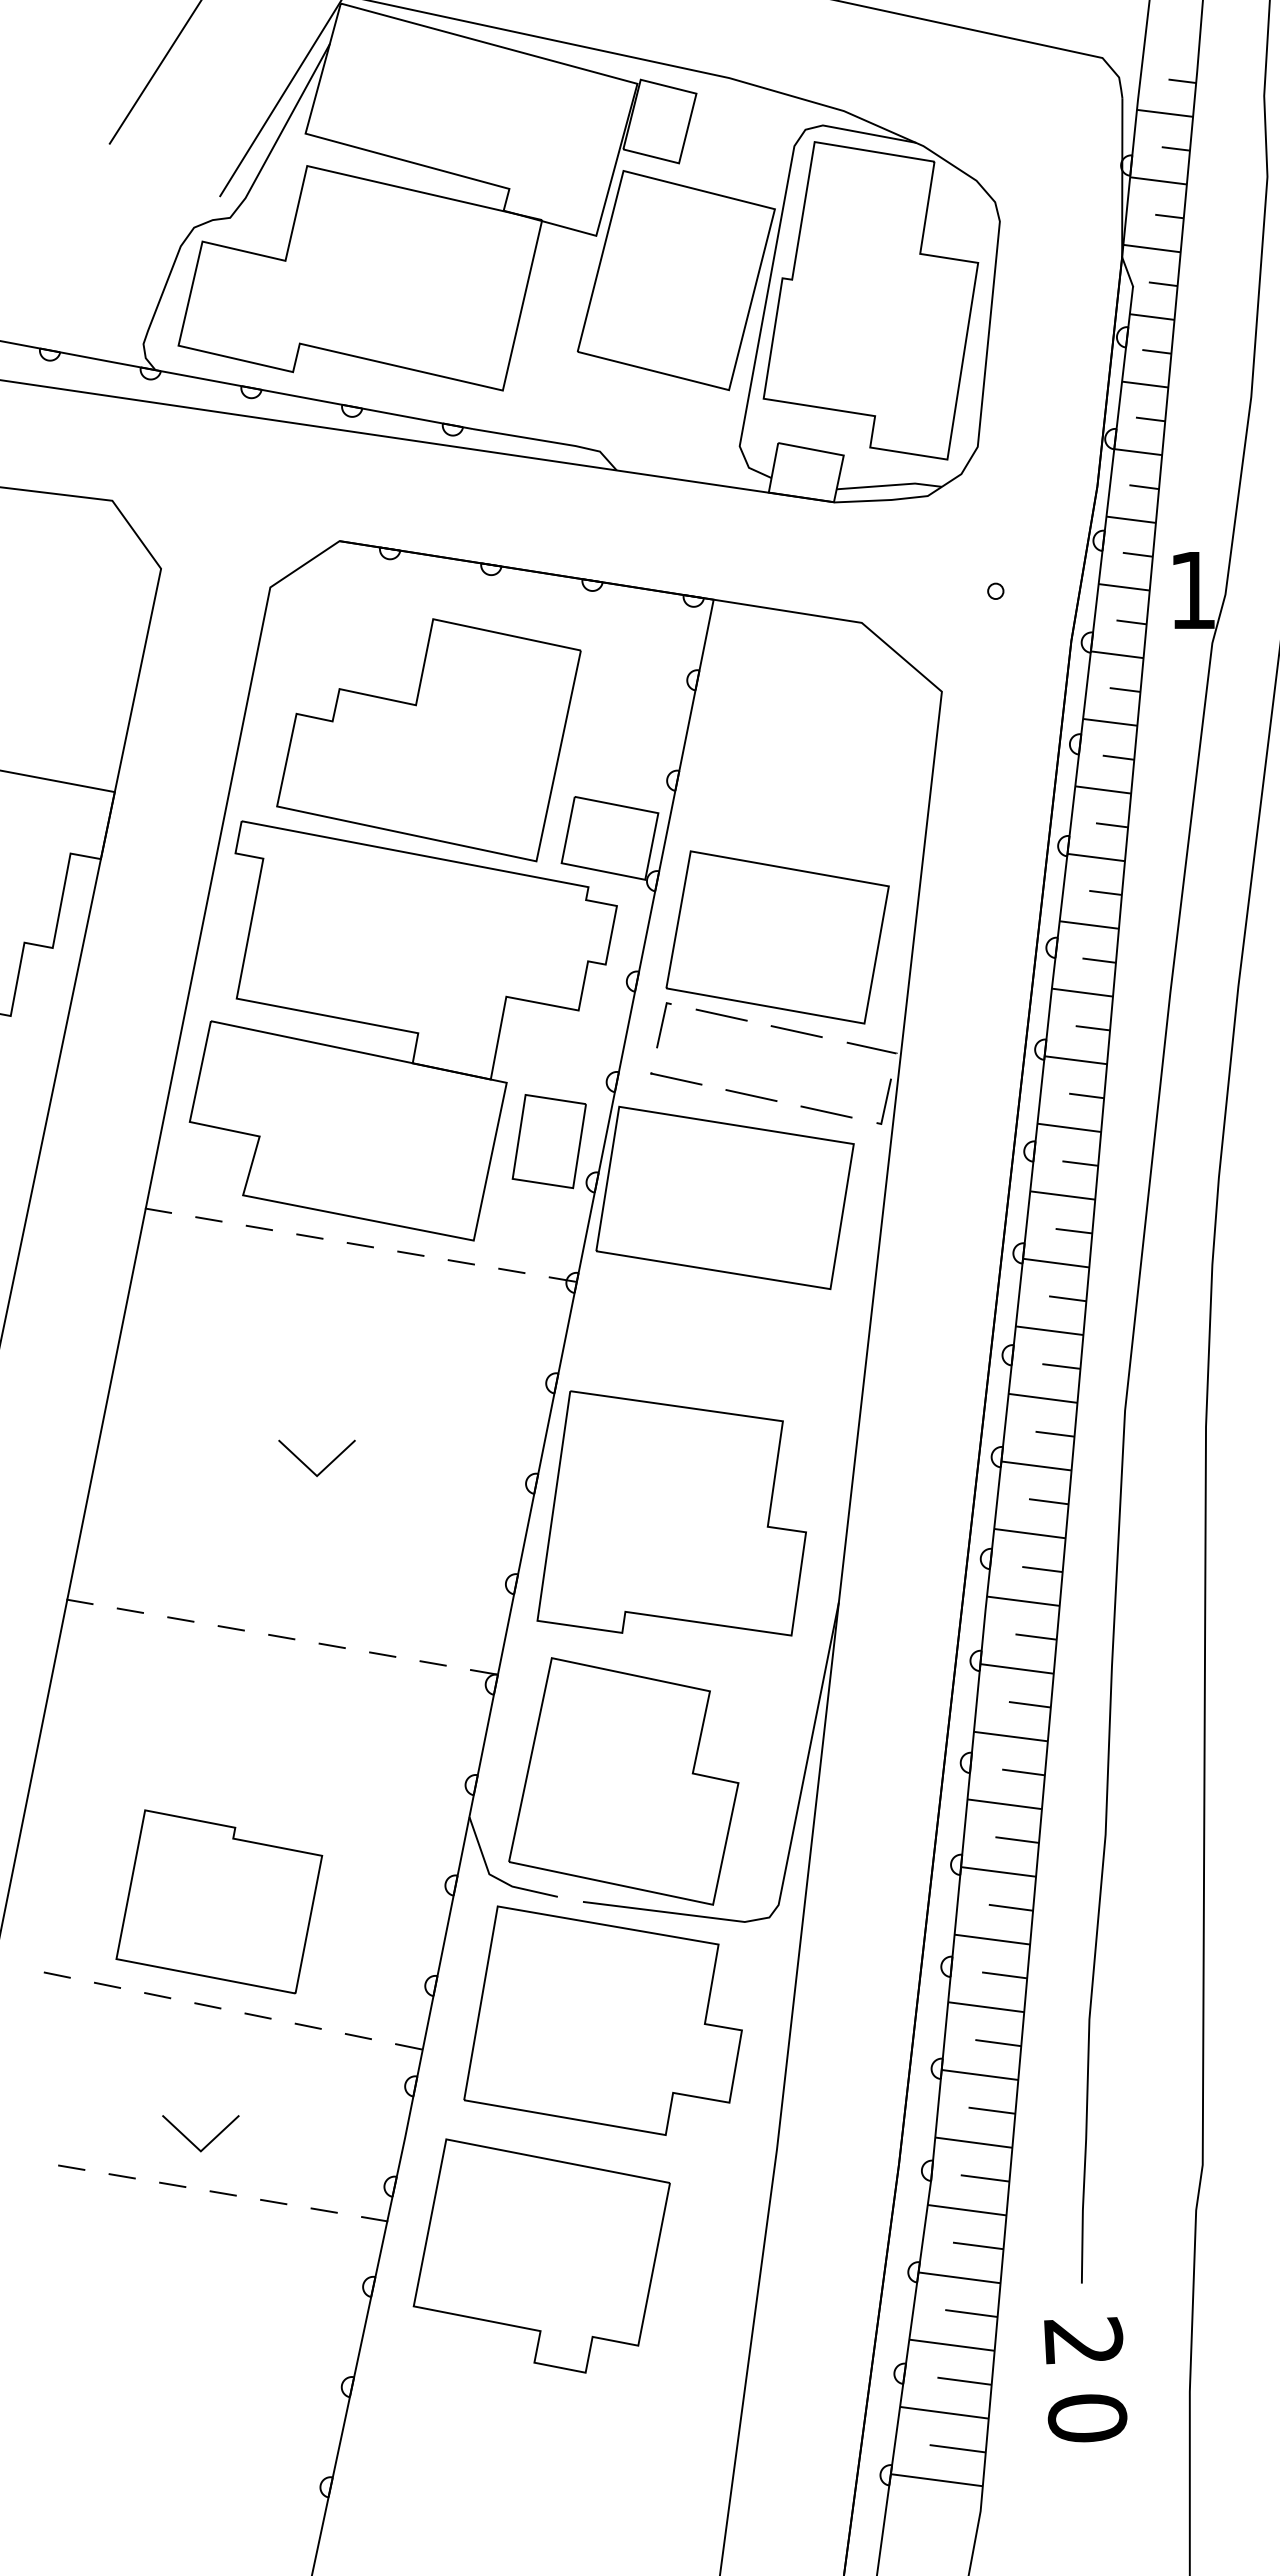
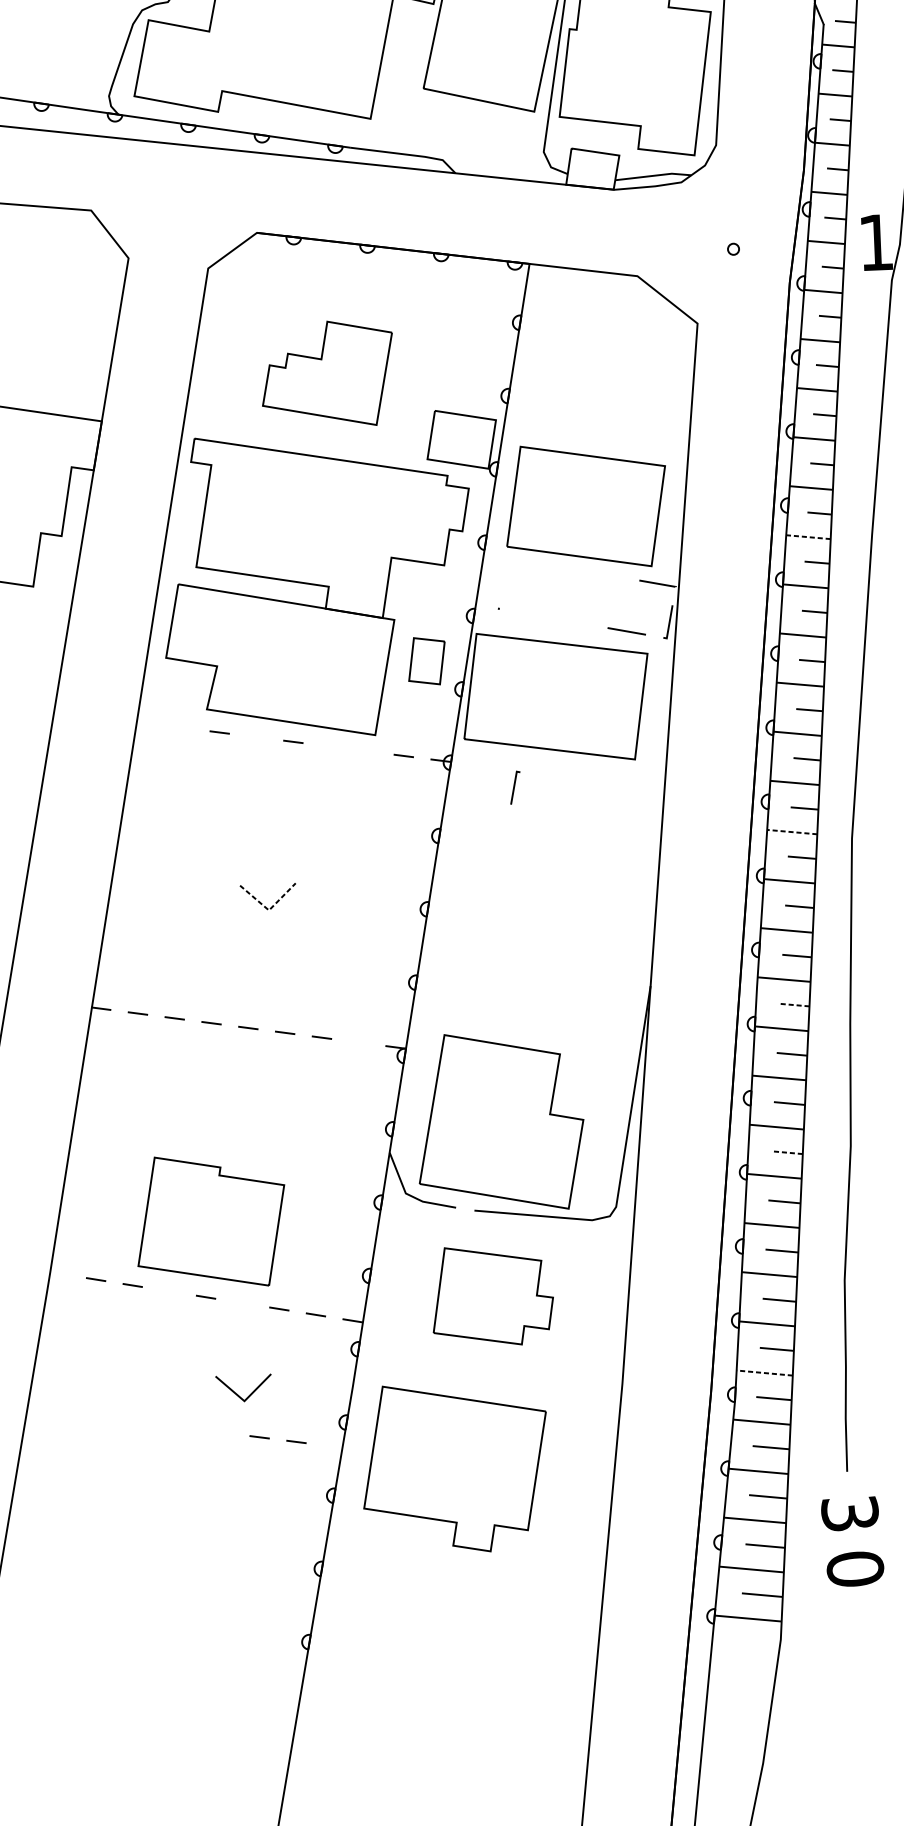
part: (428, 740) -> (327, 374), size x0.6
line: (1082, 992) -> (808, 537), solid -> dashed
line: (721, 1014) -> (547, 563), removed
line: (662, 1025) -> (514, 788), moved
line: (796, 1031) -> (602, 574), removed
line: (676, 1078) -> (517, 611), removed
line: (751, 1095) -> (571, 621), removed
part: (548, 1141) -> (426, 661), size x0.7
line: (158, 1210) -> (146, 722), removed
line: (208, 1219) -> (182, 727), removed
line: (309, 1236) -> (256, 737), removed
line: (410, 1253) -> (329, 746), removed
line: (460, 1262) -> (366, 751), removed
line: (1043, 1398) -> (792, 832), solid -> dashed
line: (317, 1476) -> (269, 910), solid -> dashed
part: (671, 1513) -> (526, 926), removed
line: (1036, 1637) -> (794, 1005), solid -> dashed
line: (432, 1663) -> (358, 1042), removed
line: (1016, 1840) -> (786, 1153), solid -> dashed
line: (157, 1995) -> (169, 1291), removed
line: (257, 2015) -> (242, 1302), removed
part: (602, 2020) -> (492, 1295), size x0.6
line: (191, 2141) -> (237, 1394), moved
line: (973, 2142) -> (764, 1372), solid -> dashed
line: (71, 2167) -> (112, 1418), removed
line: (121, 2176) -> (148, 1423), removed
line: (172, 2184) -> (185, 1427), removed
line: (222, 2193) -> (222, 1432), removed
line: (374, 2219) -> (333, 1446), removed
text: (1083, 2340) -> (850, 1512), 2 -> 3

